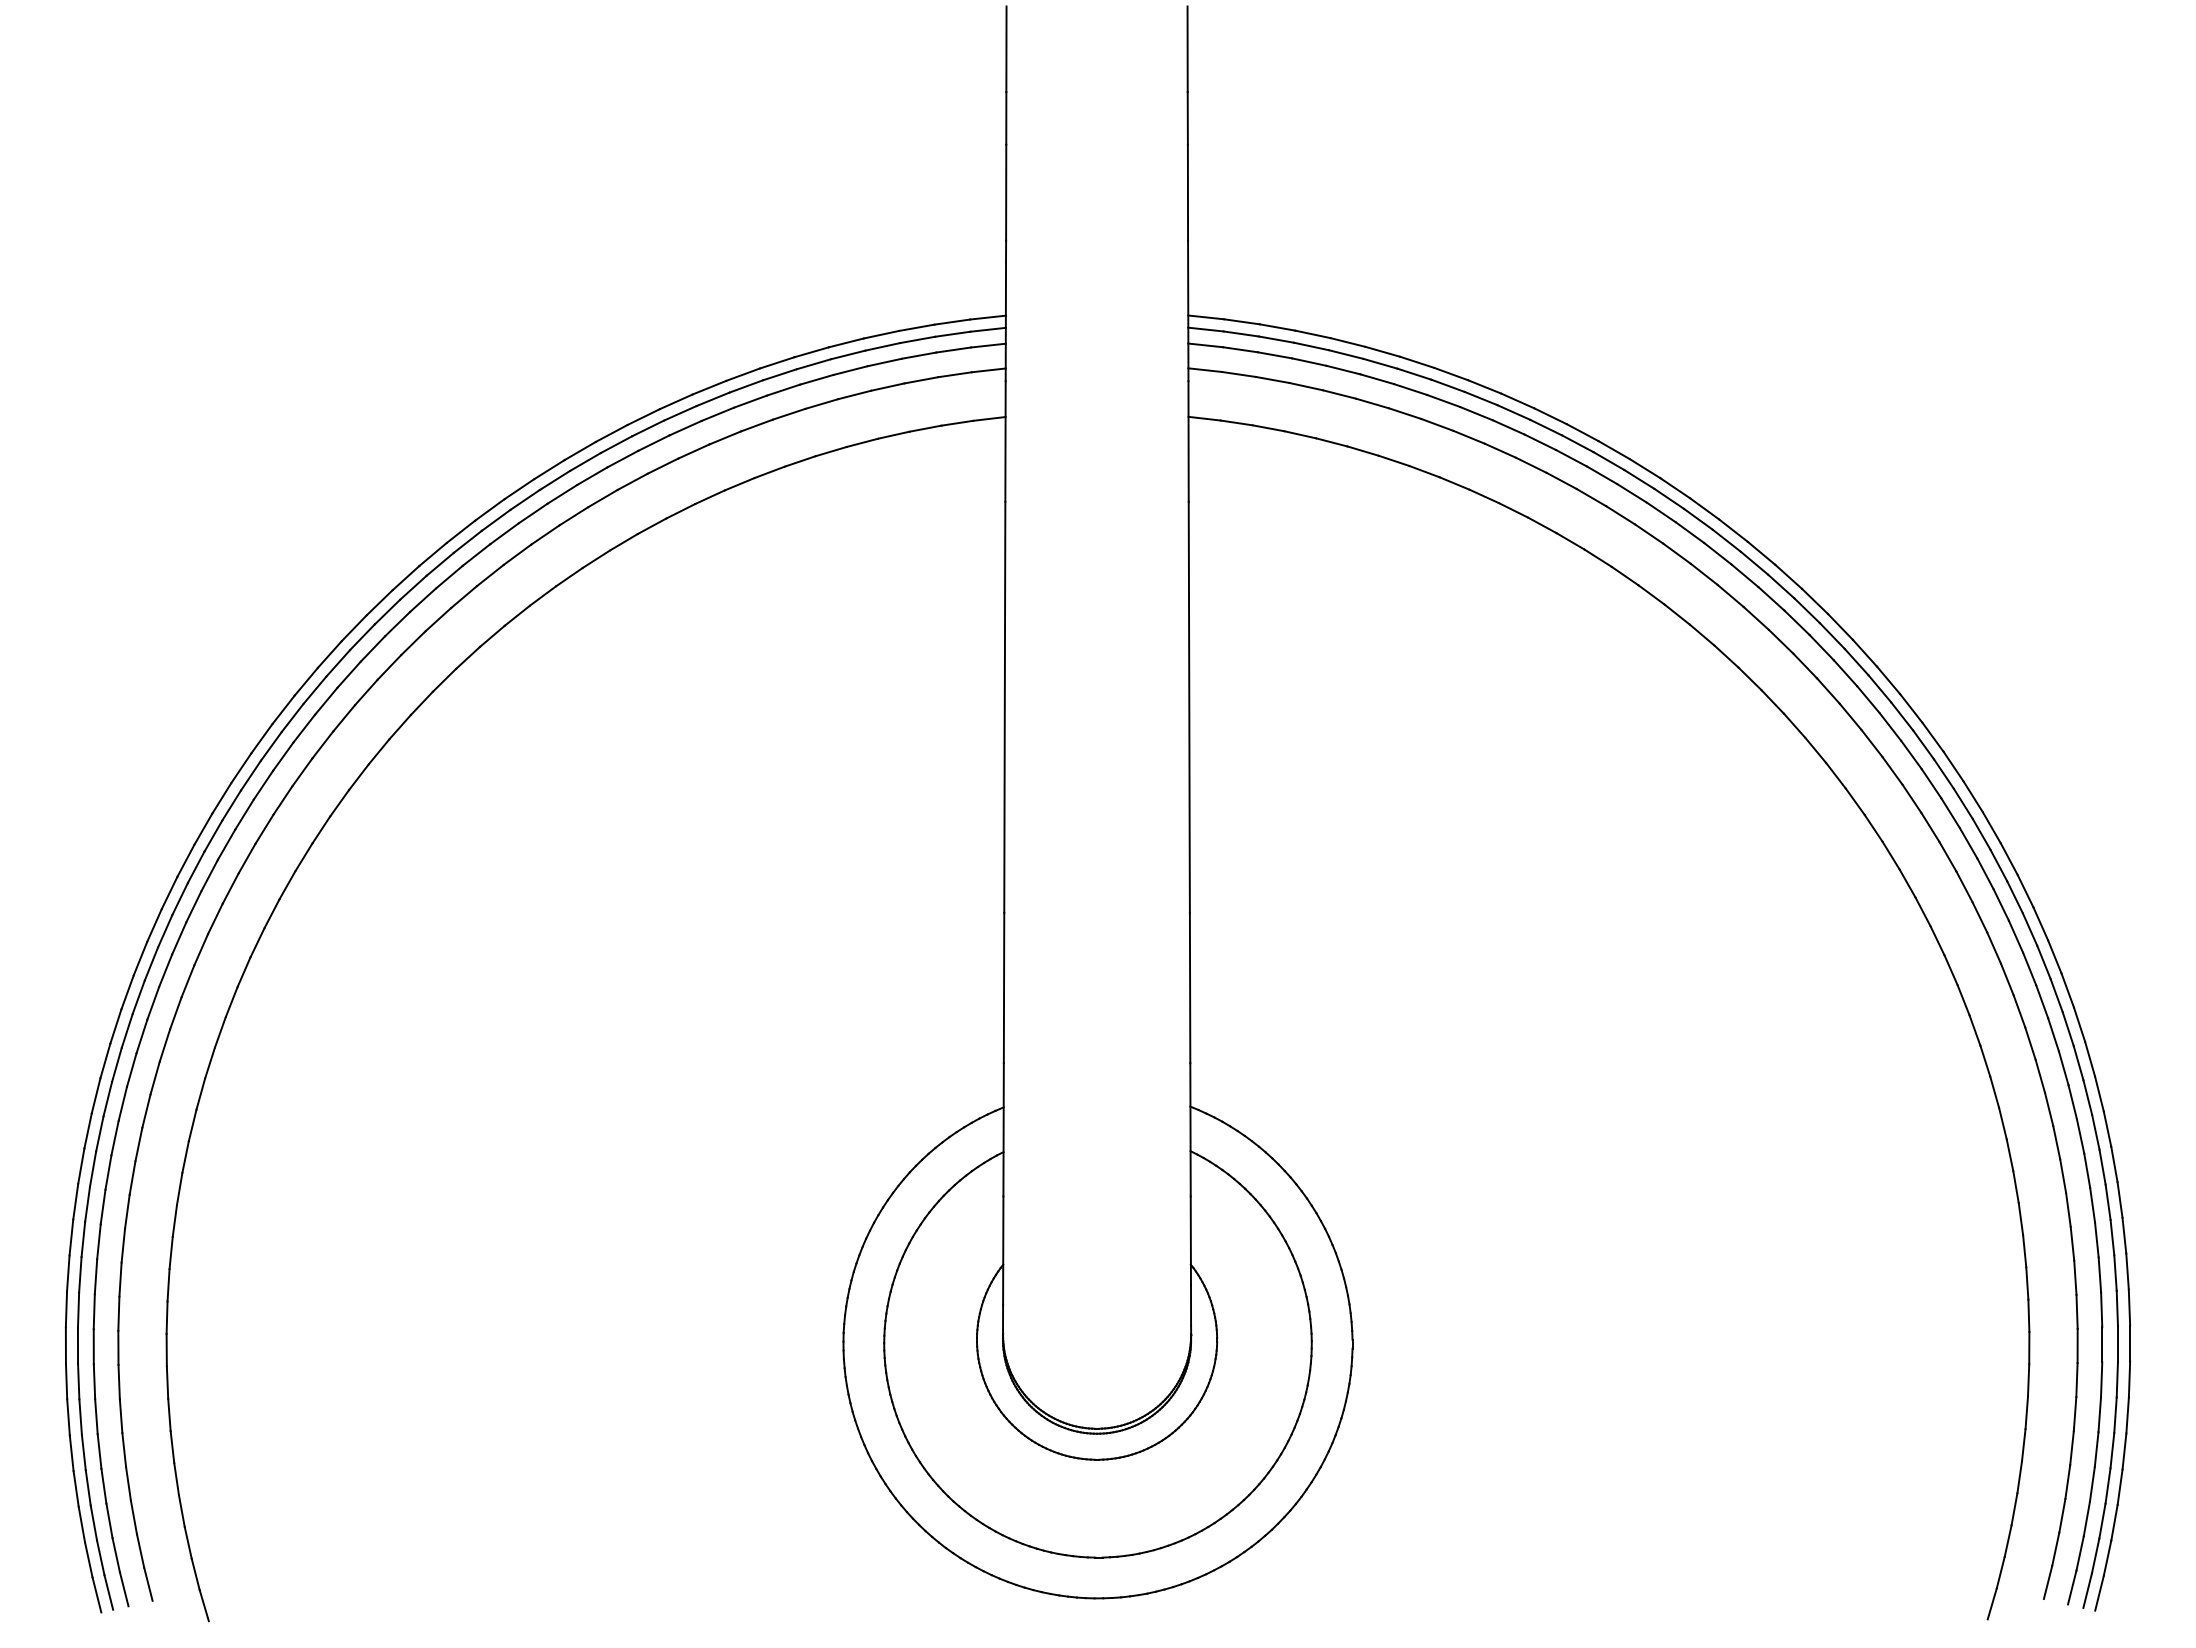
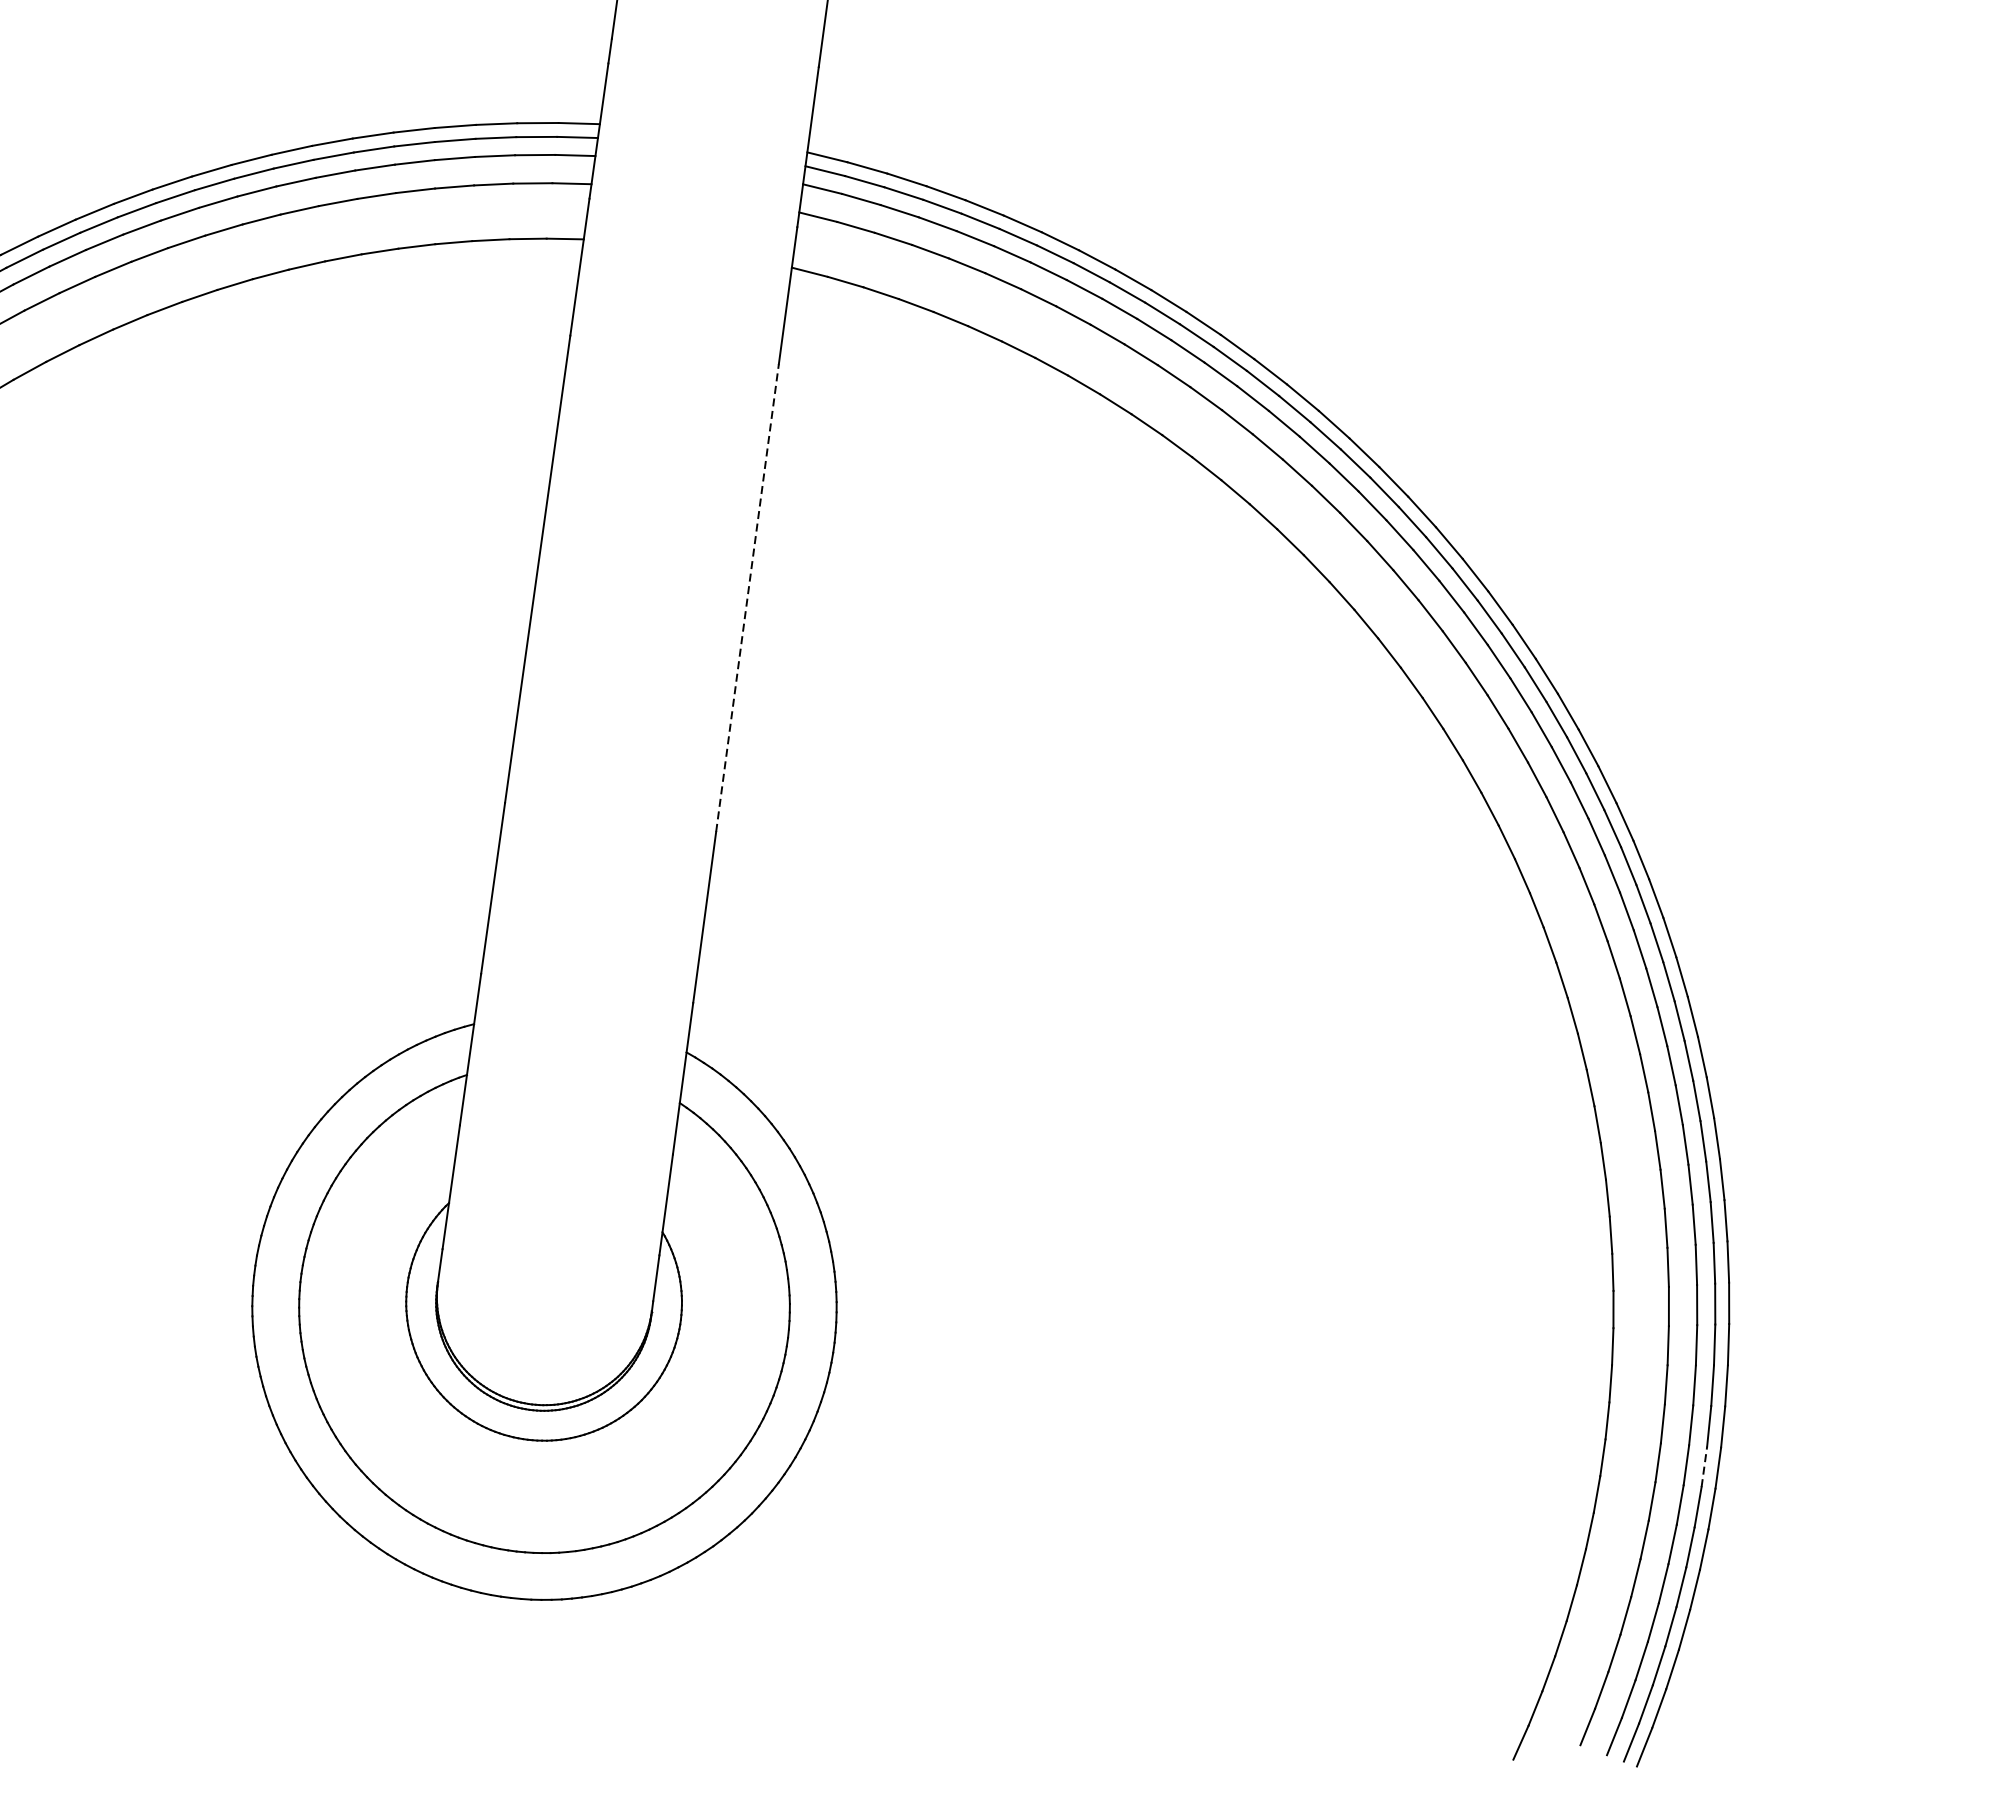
line: (1189, 707) -> (747, 598), solid -> dashed
line: (2117, 1344) -> (1703, 1467), solid -> dashed

